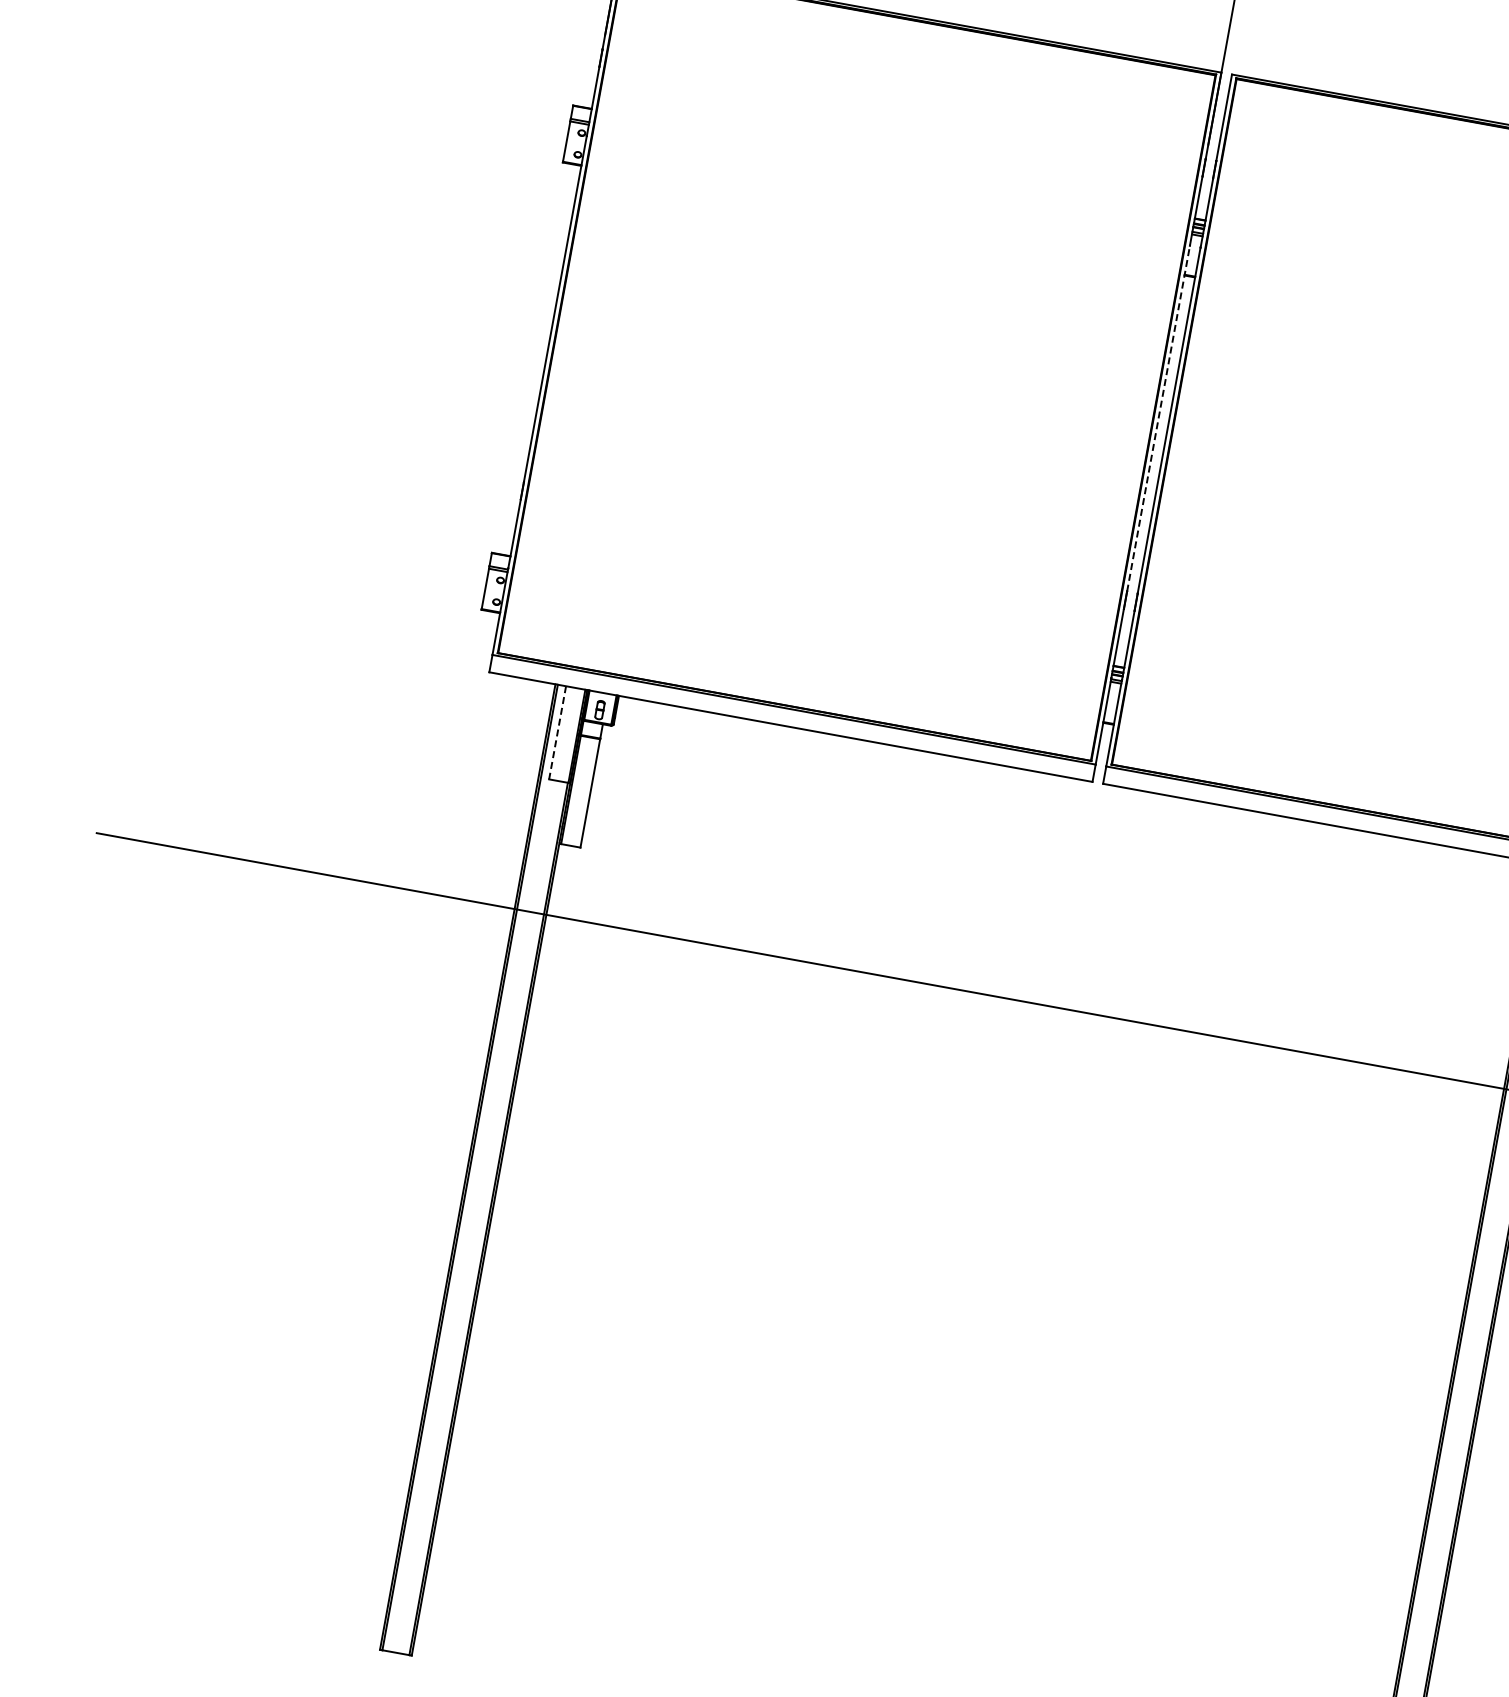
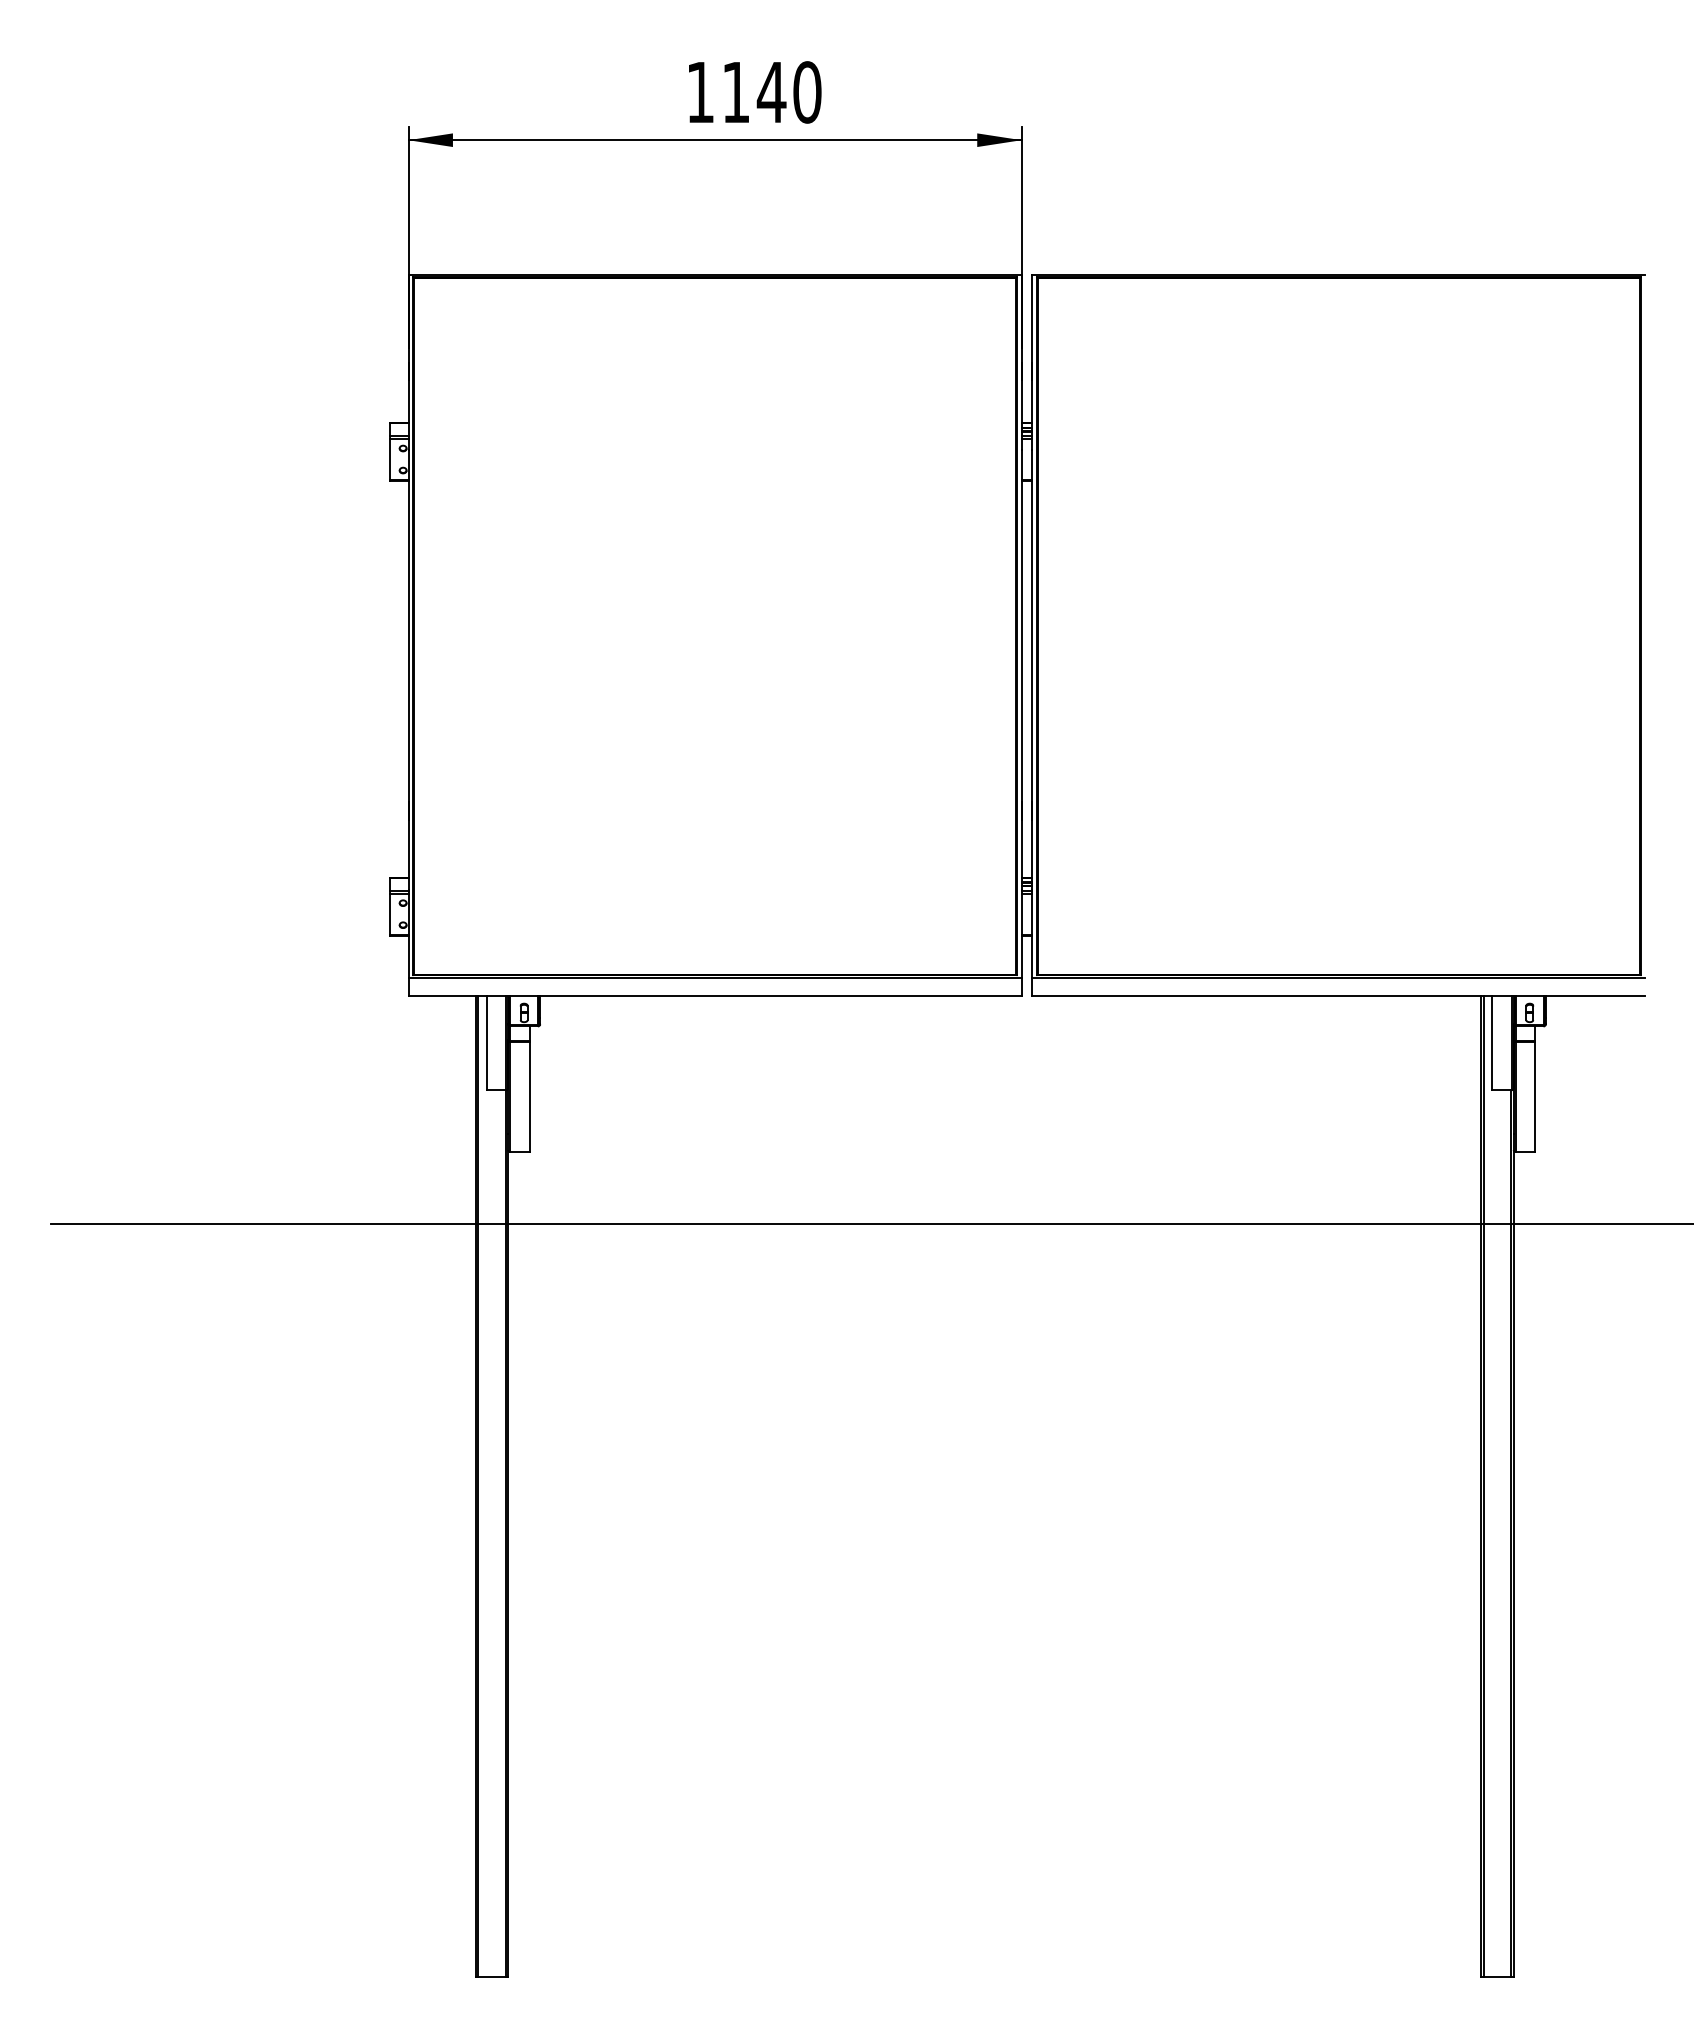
line: (1158, 418) -> (1021, 626), dashed -> solid
line: (557, 733) -> (486, 1043), dashed -> solid

